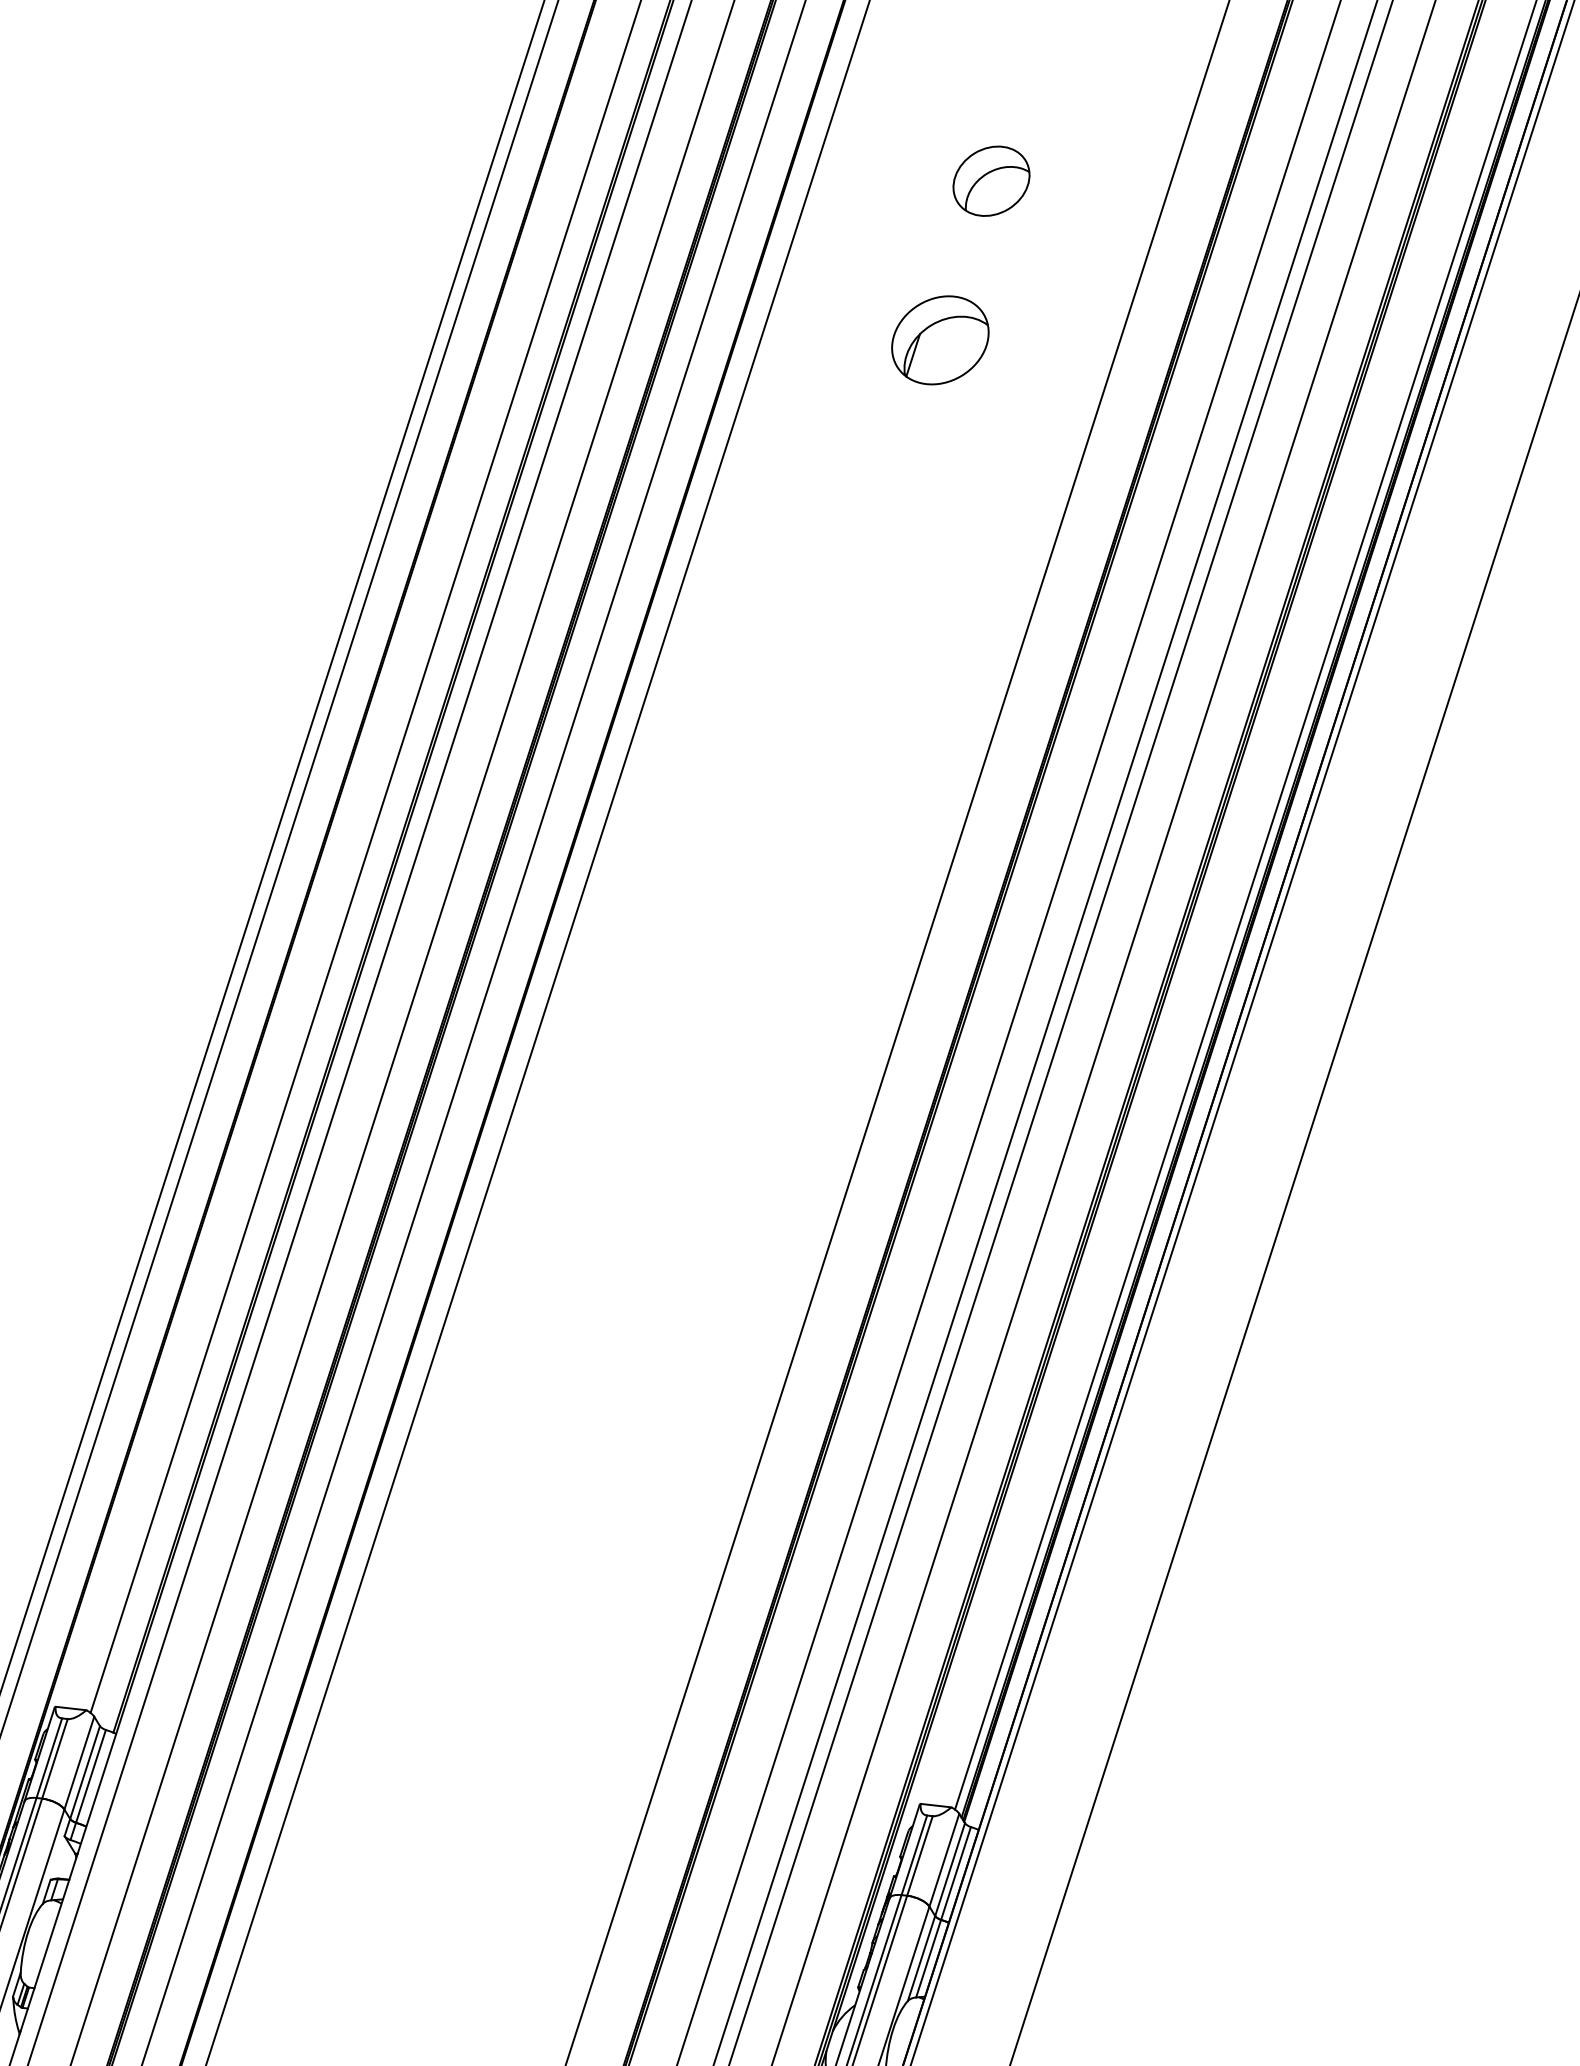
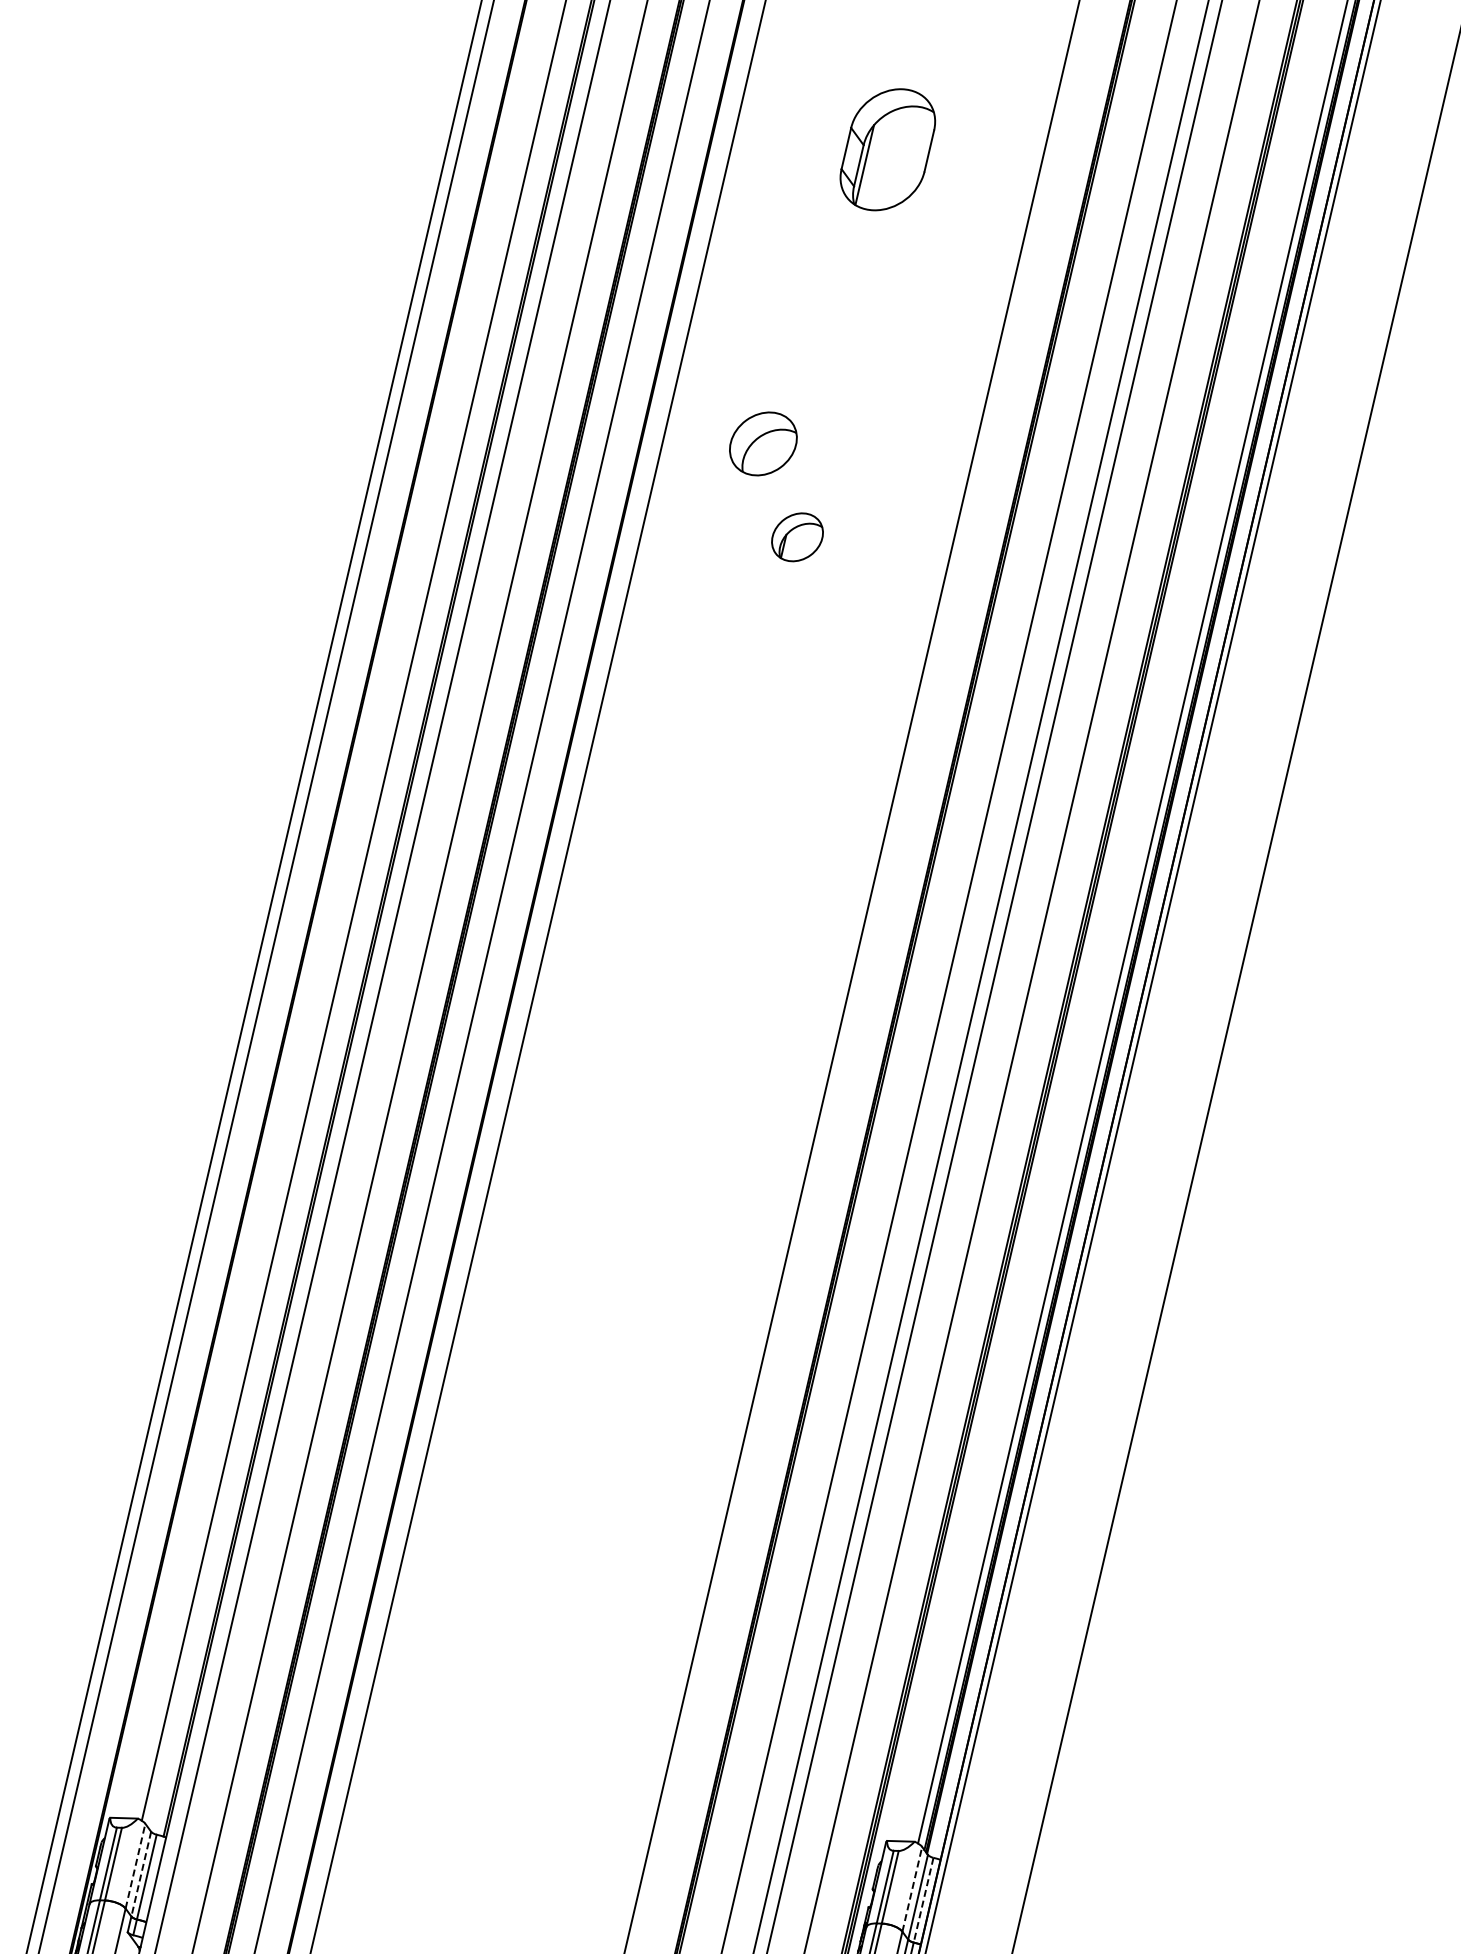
part: (991, 180) -> (763, 443), moved
part: (940, 340) -> (797, 537), size x0.6
line: (79, 1763) -> (135, 1866), solid -> dashed
line: (85, 1772) -> (141, 1874), solid -> dashed
line: (944, 1860) -> (912, 1889), solid -> dashed
line: (955, 1873) -> (923, 1900), solid -> dashed

